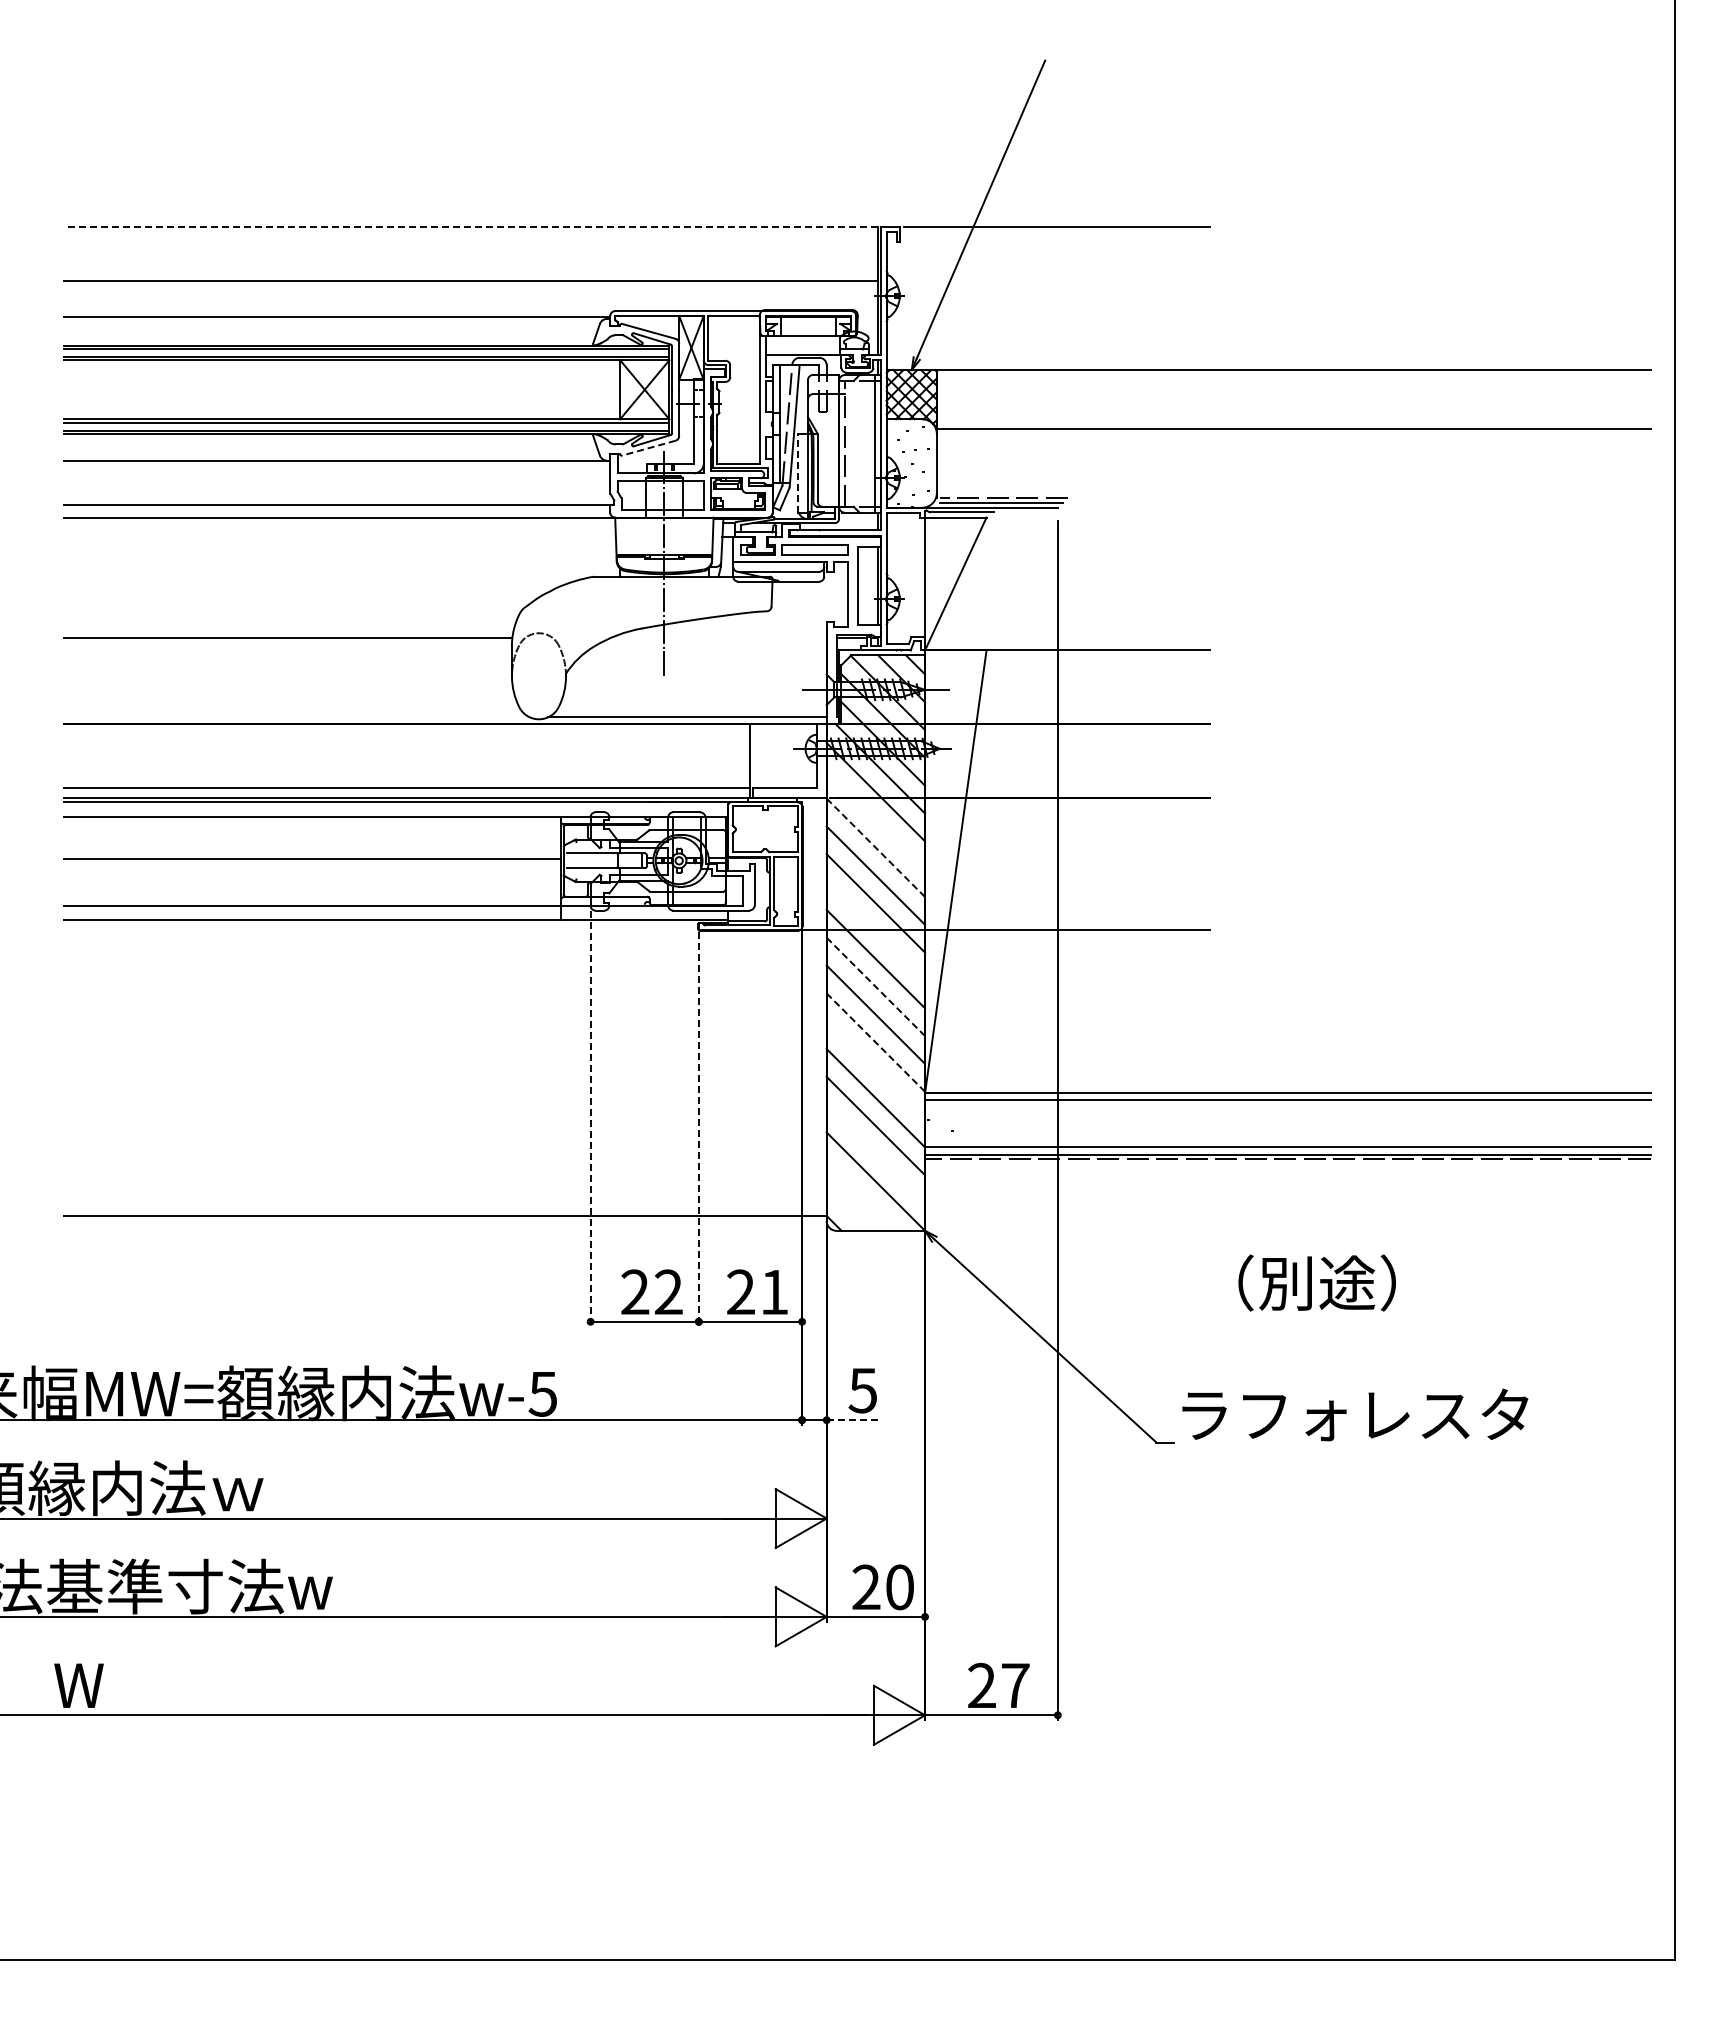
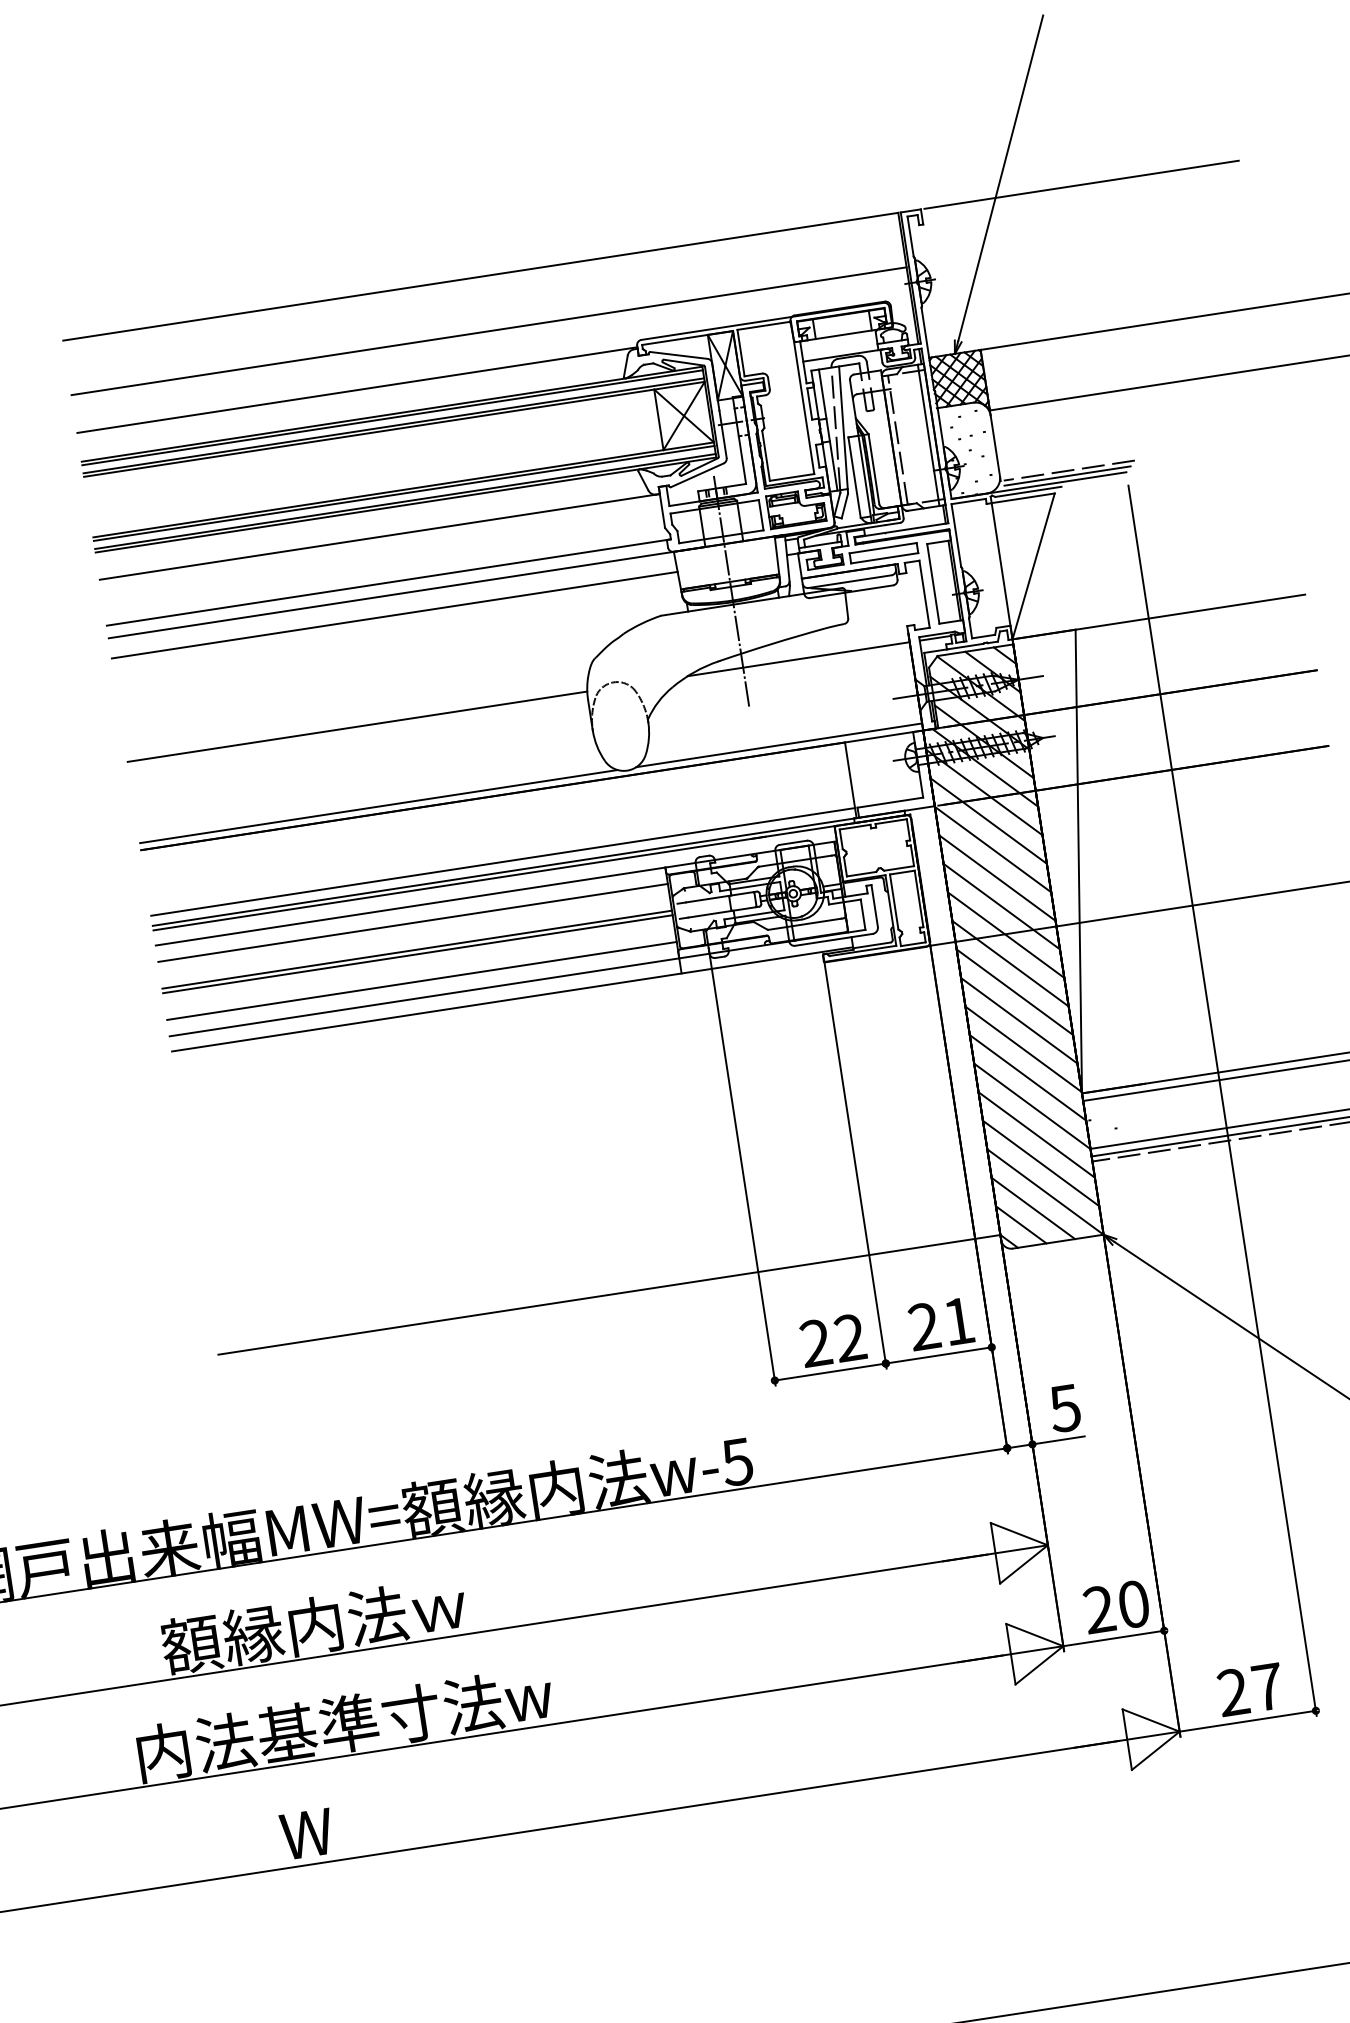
line: (470, 227) -> (479, 276), dashed -> solid
line: (648, 448) -> (697, 475), dashed -> solid
line: (798, 472) -> (854, 476), dashed -> solid
line: (339, 537) -> (394, 615), added
line: (718, 638) -> (798, 659), added
line: (296, 717) -> (378, 806), added
line: (875, 819) -> (988, 820), added
line: (312, 833) -> (412, 923), added
line: (875, 847) -> (992, 849), dashed -> solid
line: (312, 863) -> (417, 954), added
line: (312, 889) -> (421, 980), added
line: (875, 931) -> (1005, 935), added
line: (875, 986) -> (1014, 991), dashed -> solid
line: (875, 1042) -> (1023, 1049), dashed -> solid
line: (875, 1070) -> (1027, 1078), added
line: (590, 1114) -> (742, 1167), dashed -> solid
line: (698, 1129) -> (855, 1166), dashed -> solid
line: (875, 1153) -> (1040, 1163), added
line: (861, 1195) -> (1032, 1208), added
line: (847, 1209) -> (1020, 1225), added
line: (852, 1420) -> (1058, 1440), dashed -> solid

